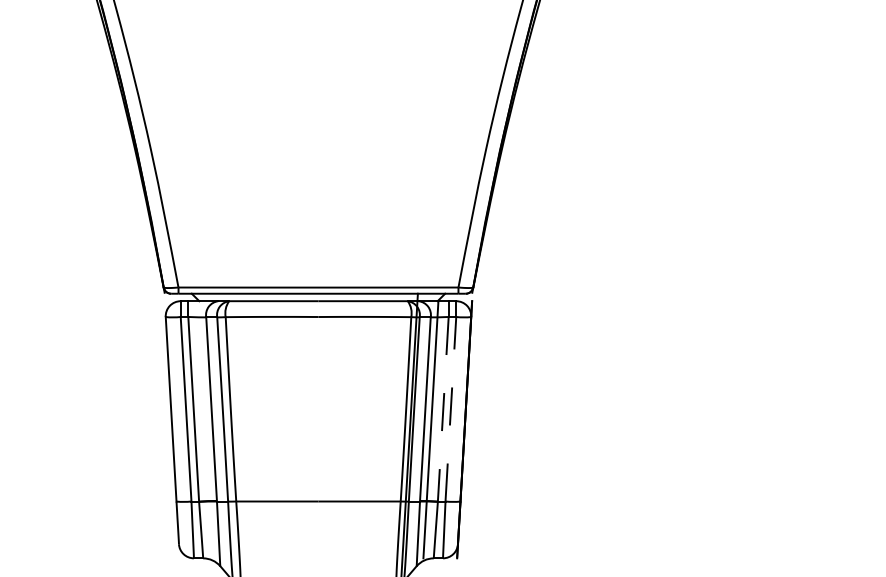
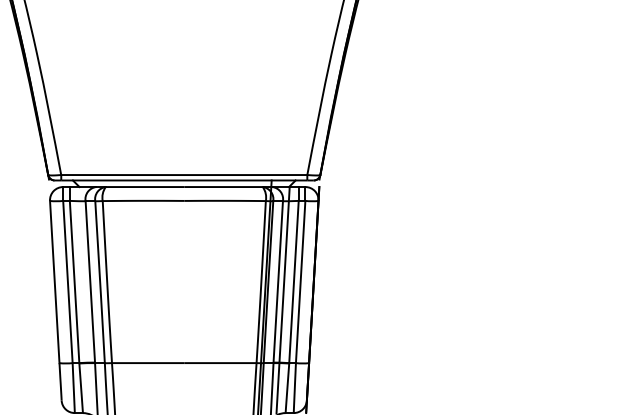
line: (450, 408) -> (300, 281), dashed -> solid
line: (443, 409) -> (294, 282), dashed -> solid

